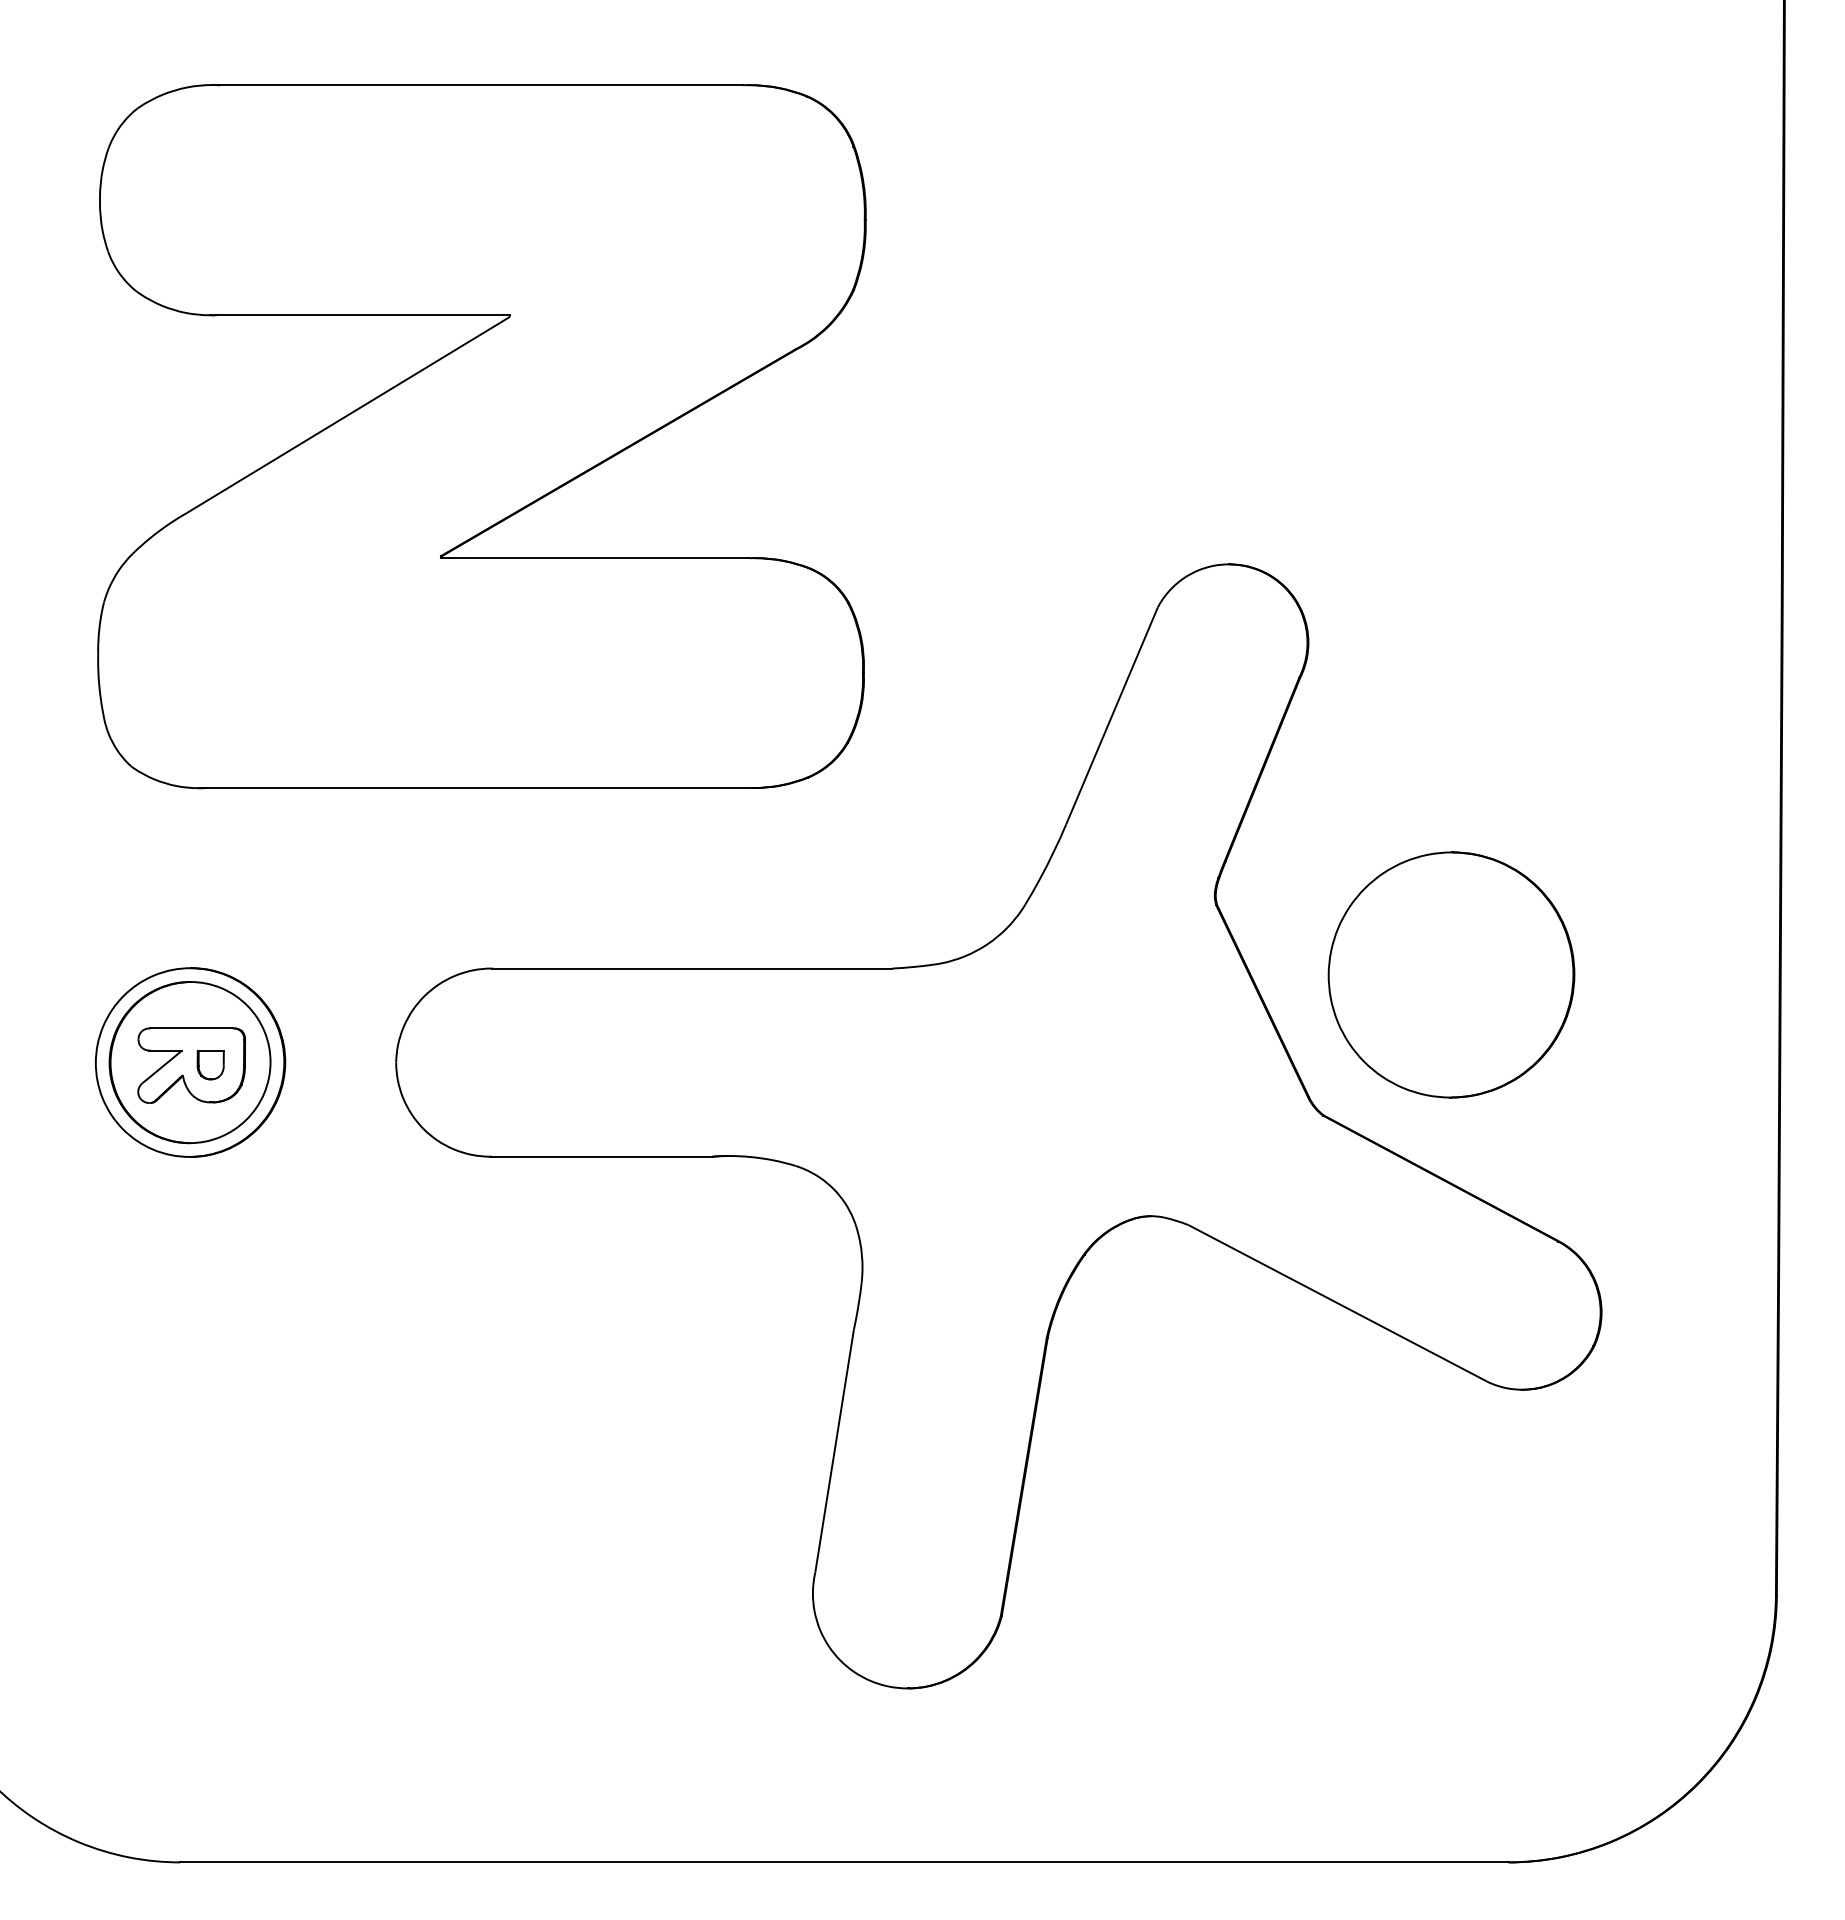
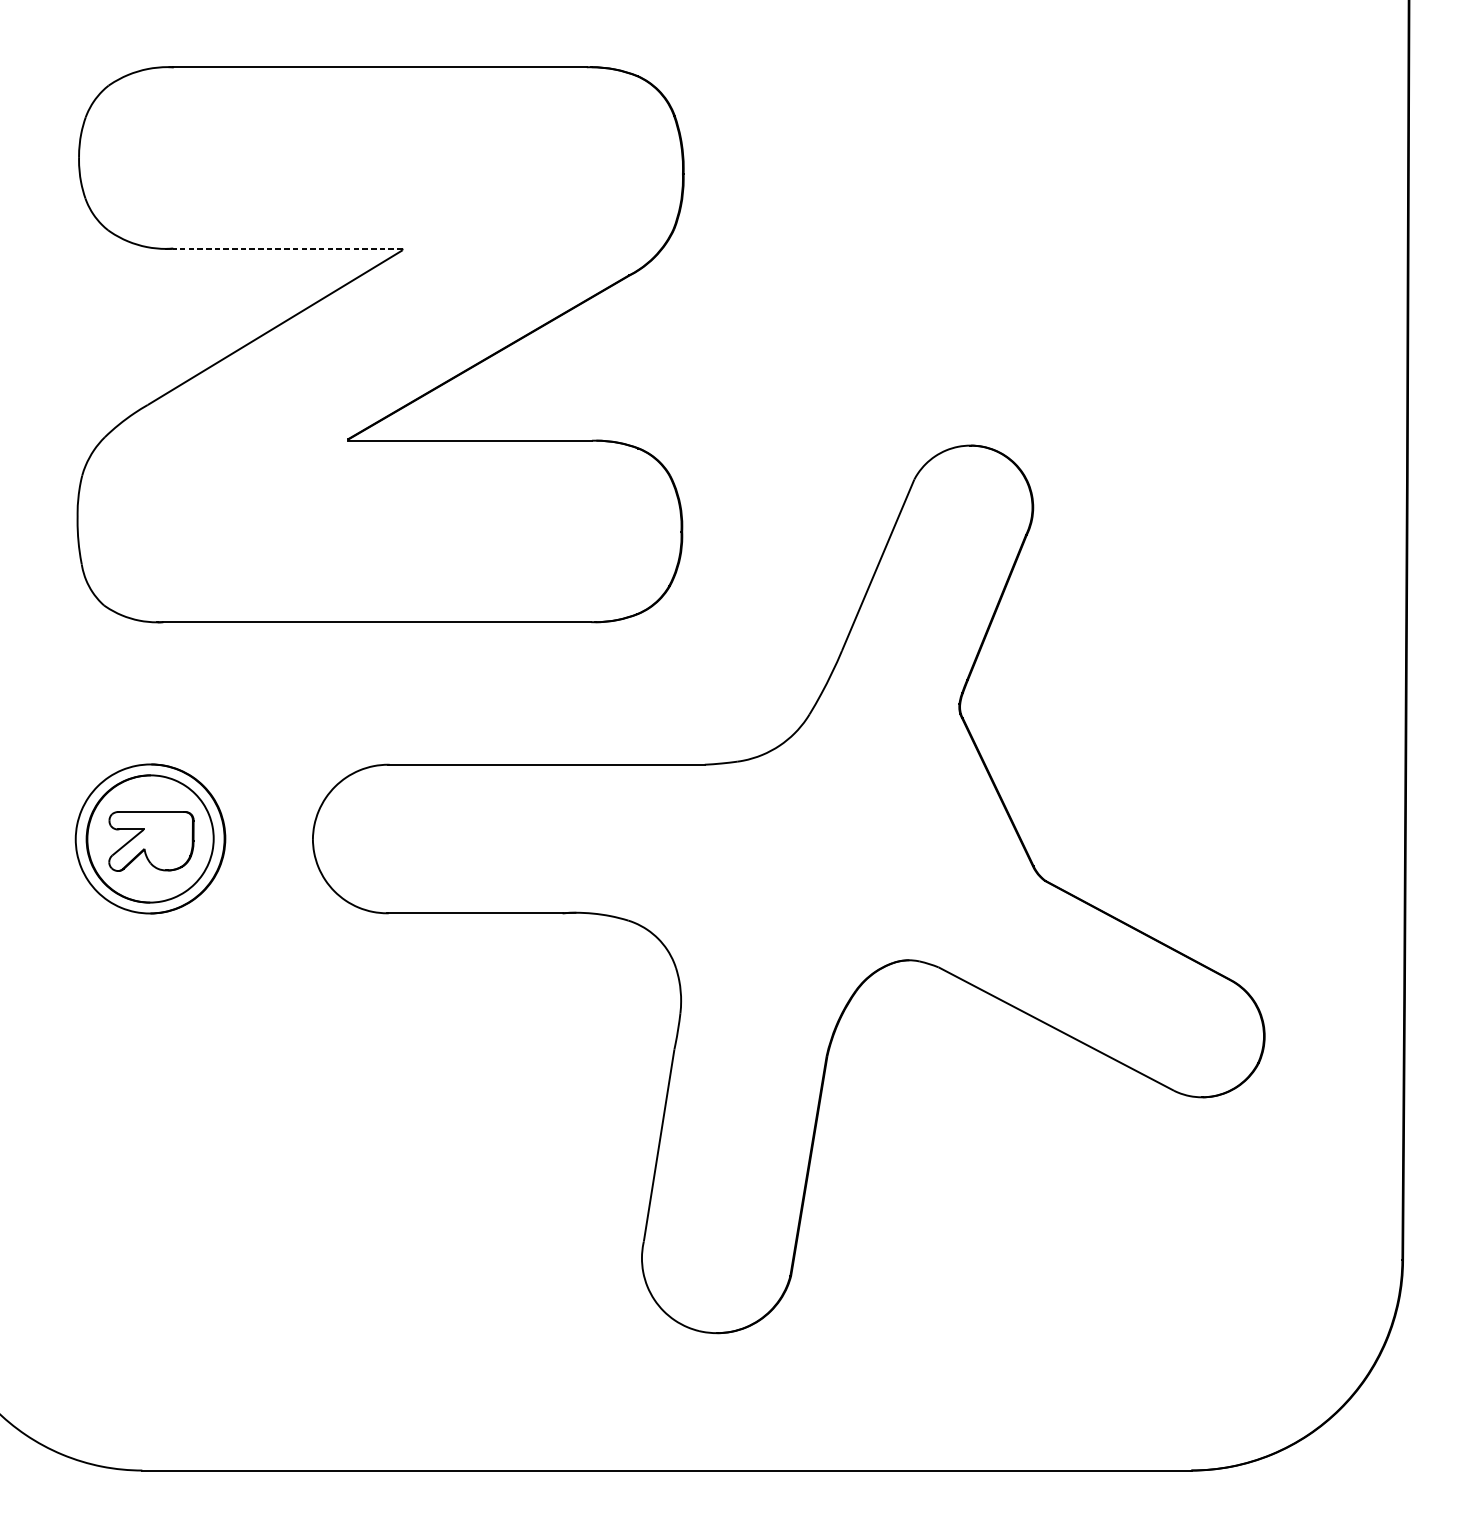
line: (364, 314) -> (287, 248), solid -> dashed
part: (1451, 974) -> (1146, 769), removed
part: (210, 1065) -> (166, 841), removed

